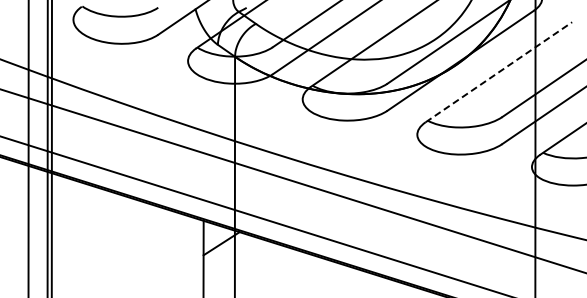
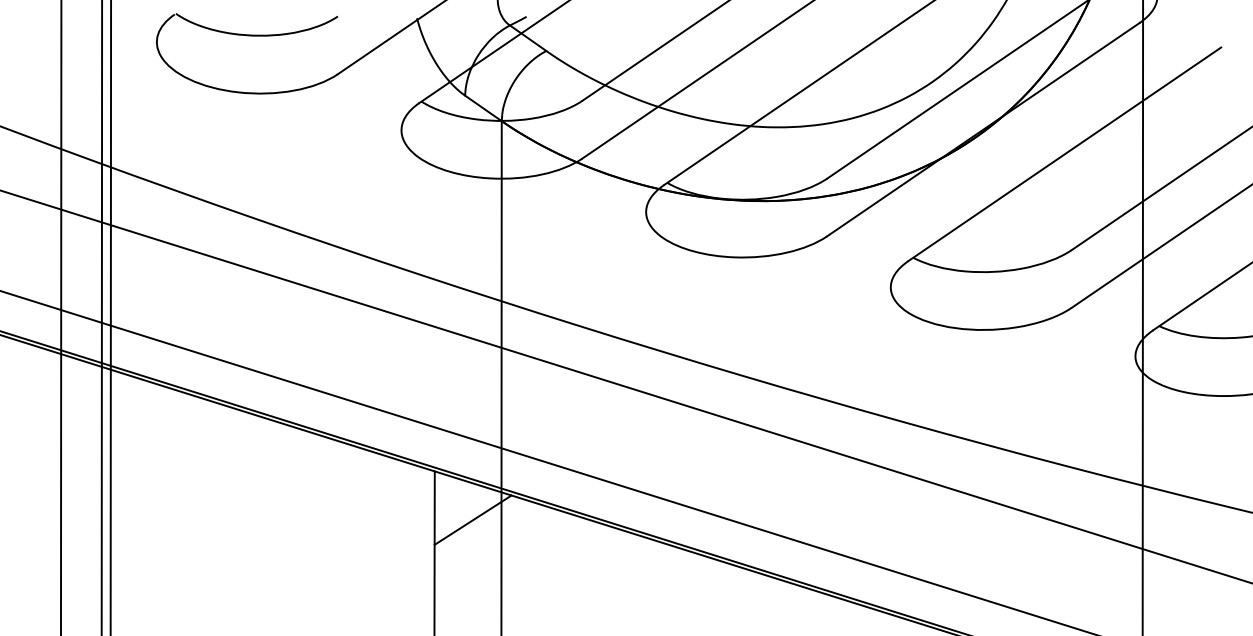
line: (498, 72) -> (1064, 154), dashed -> solid

